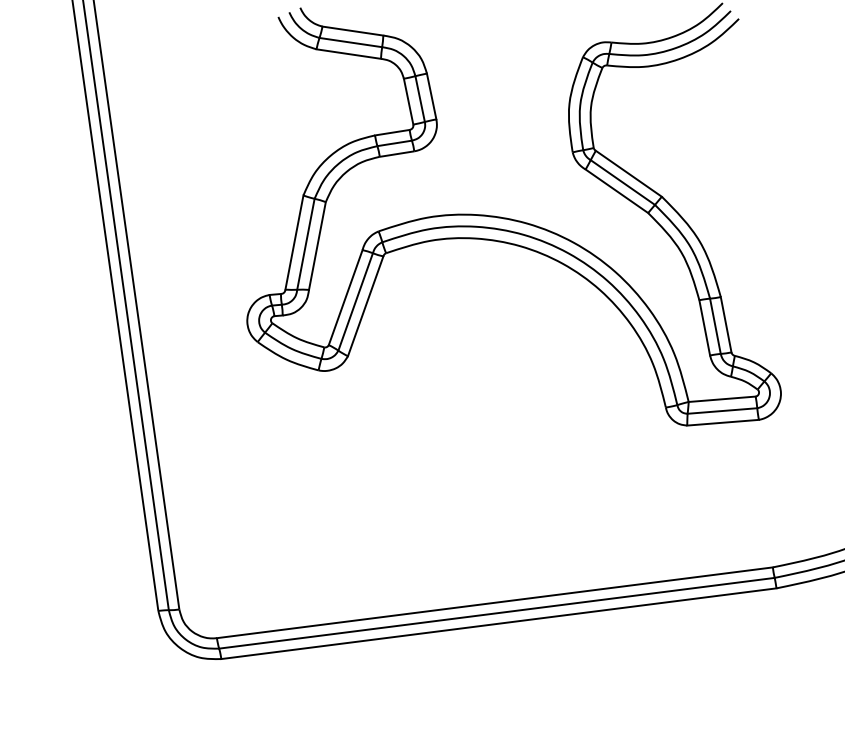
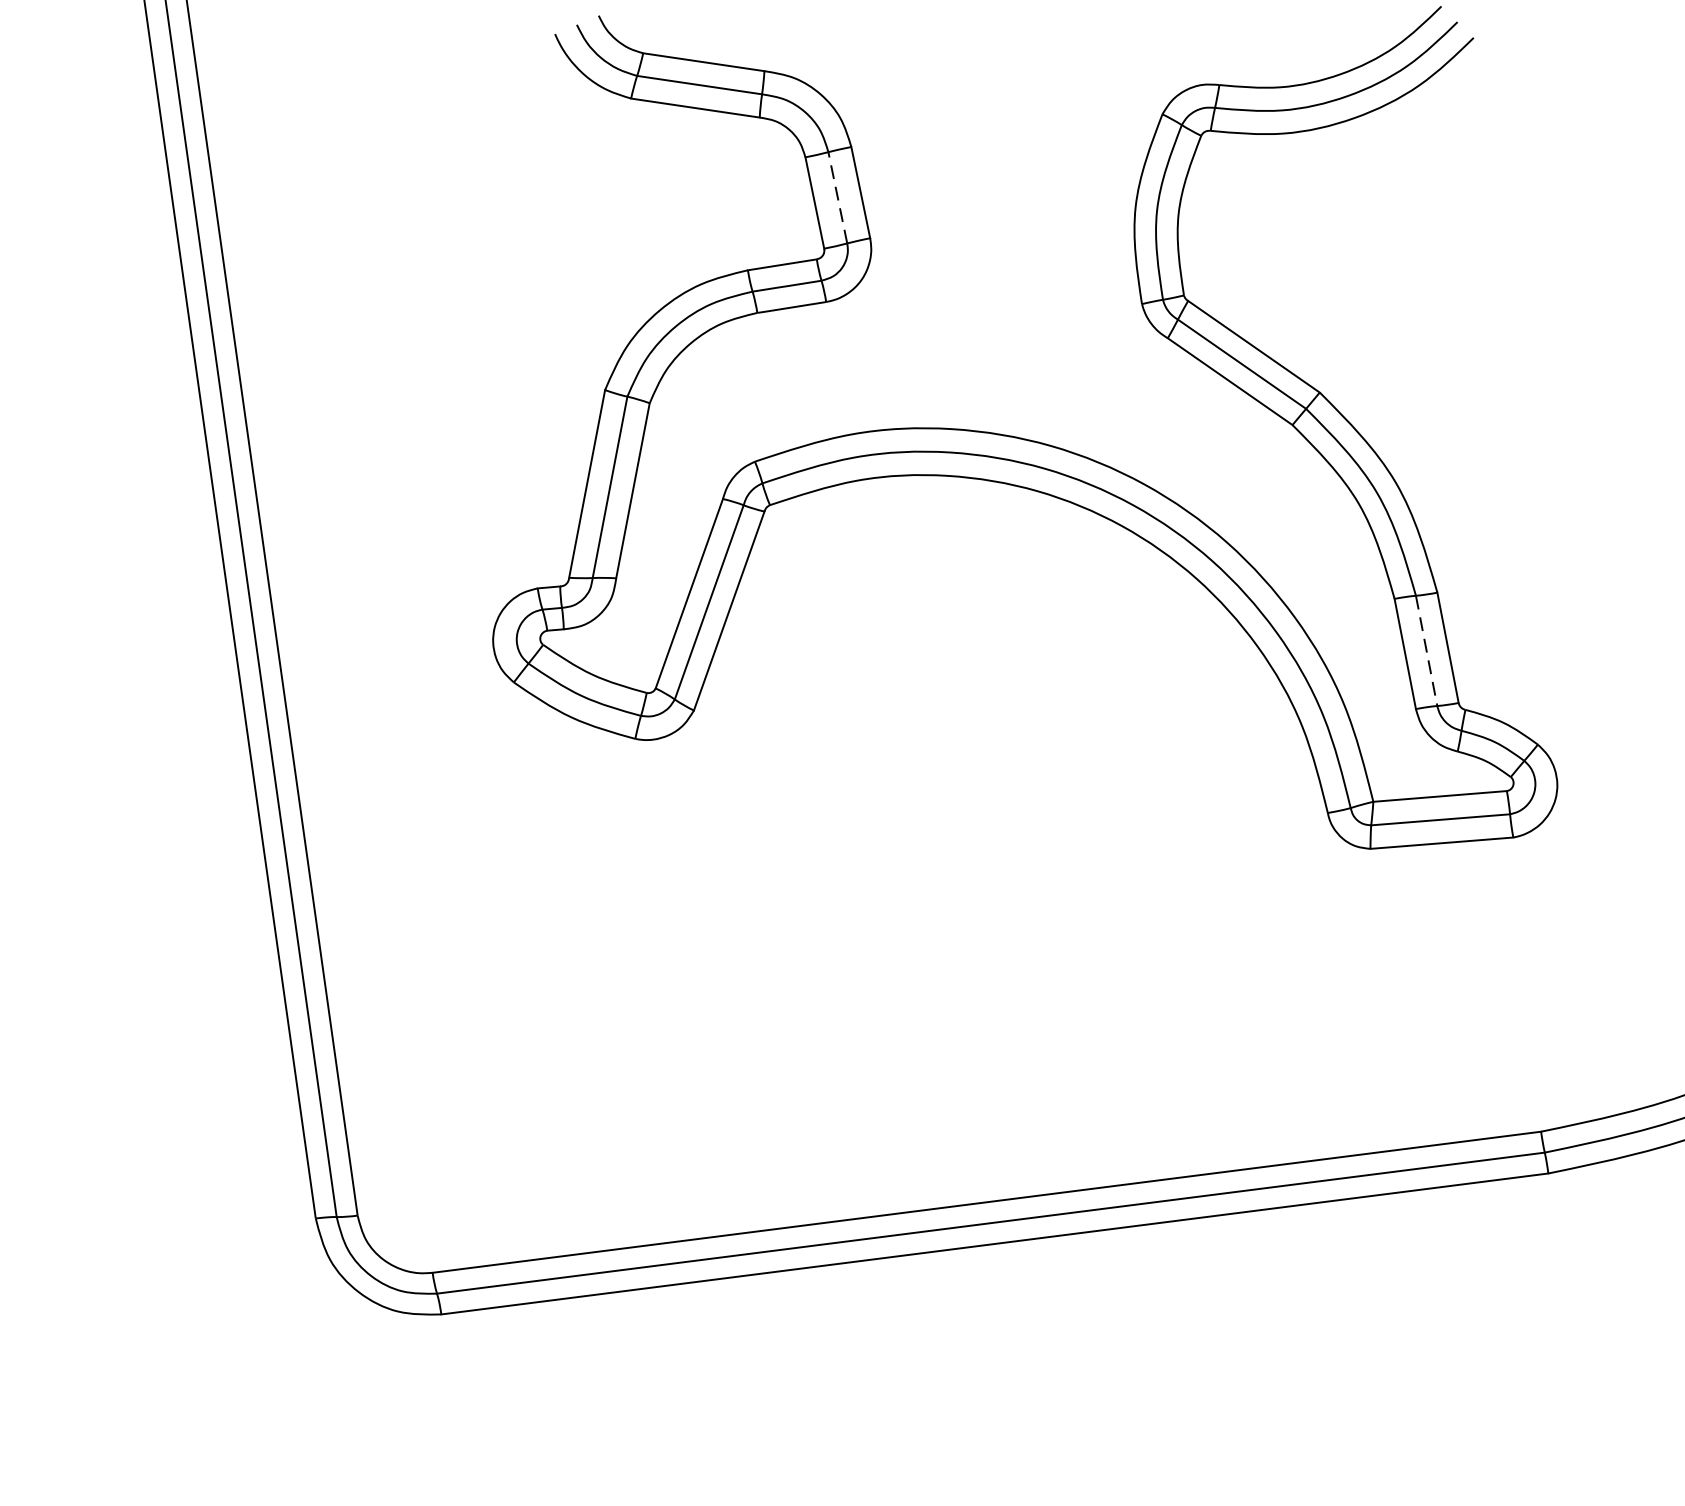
line: (420, 98) -> (838, 196), solid -> dashed
line: (715, 326) -> (1426, 651), solid -> dashed

